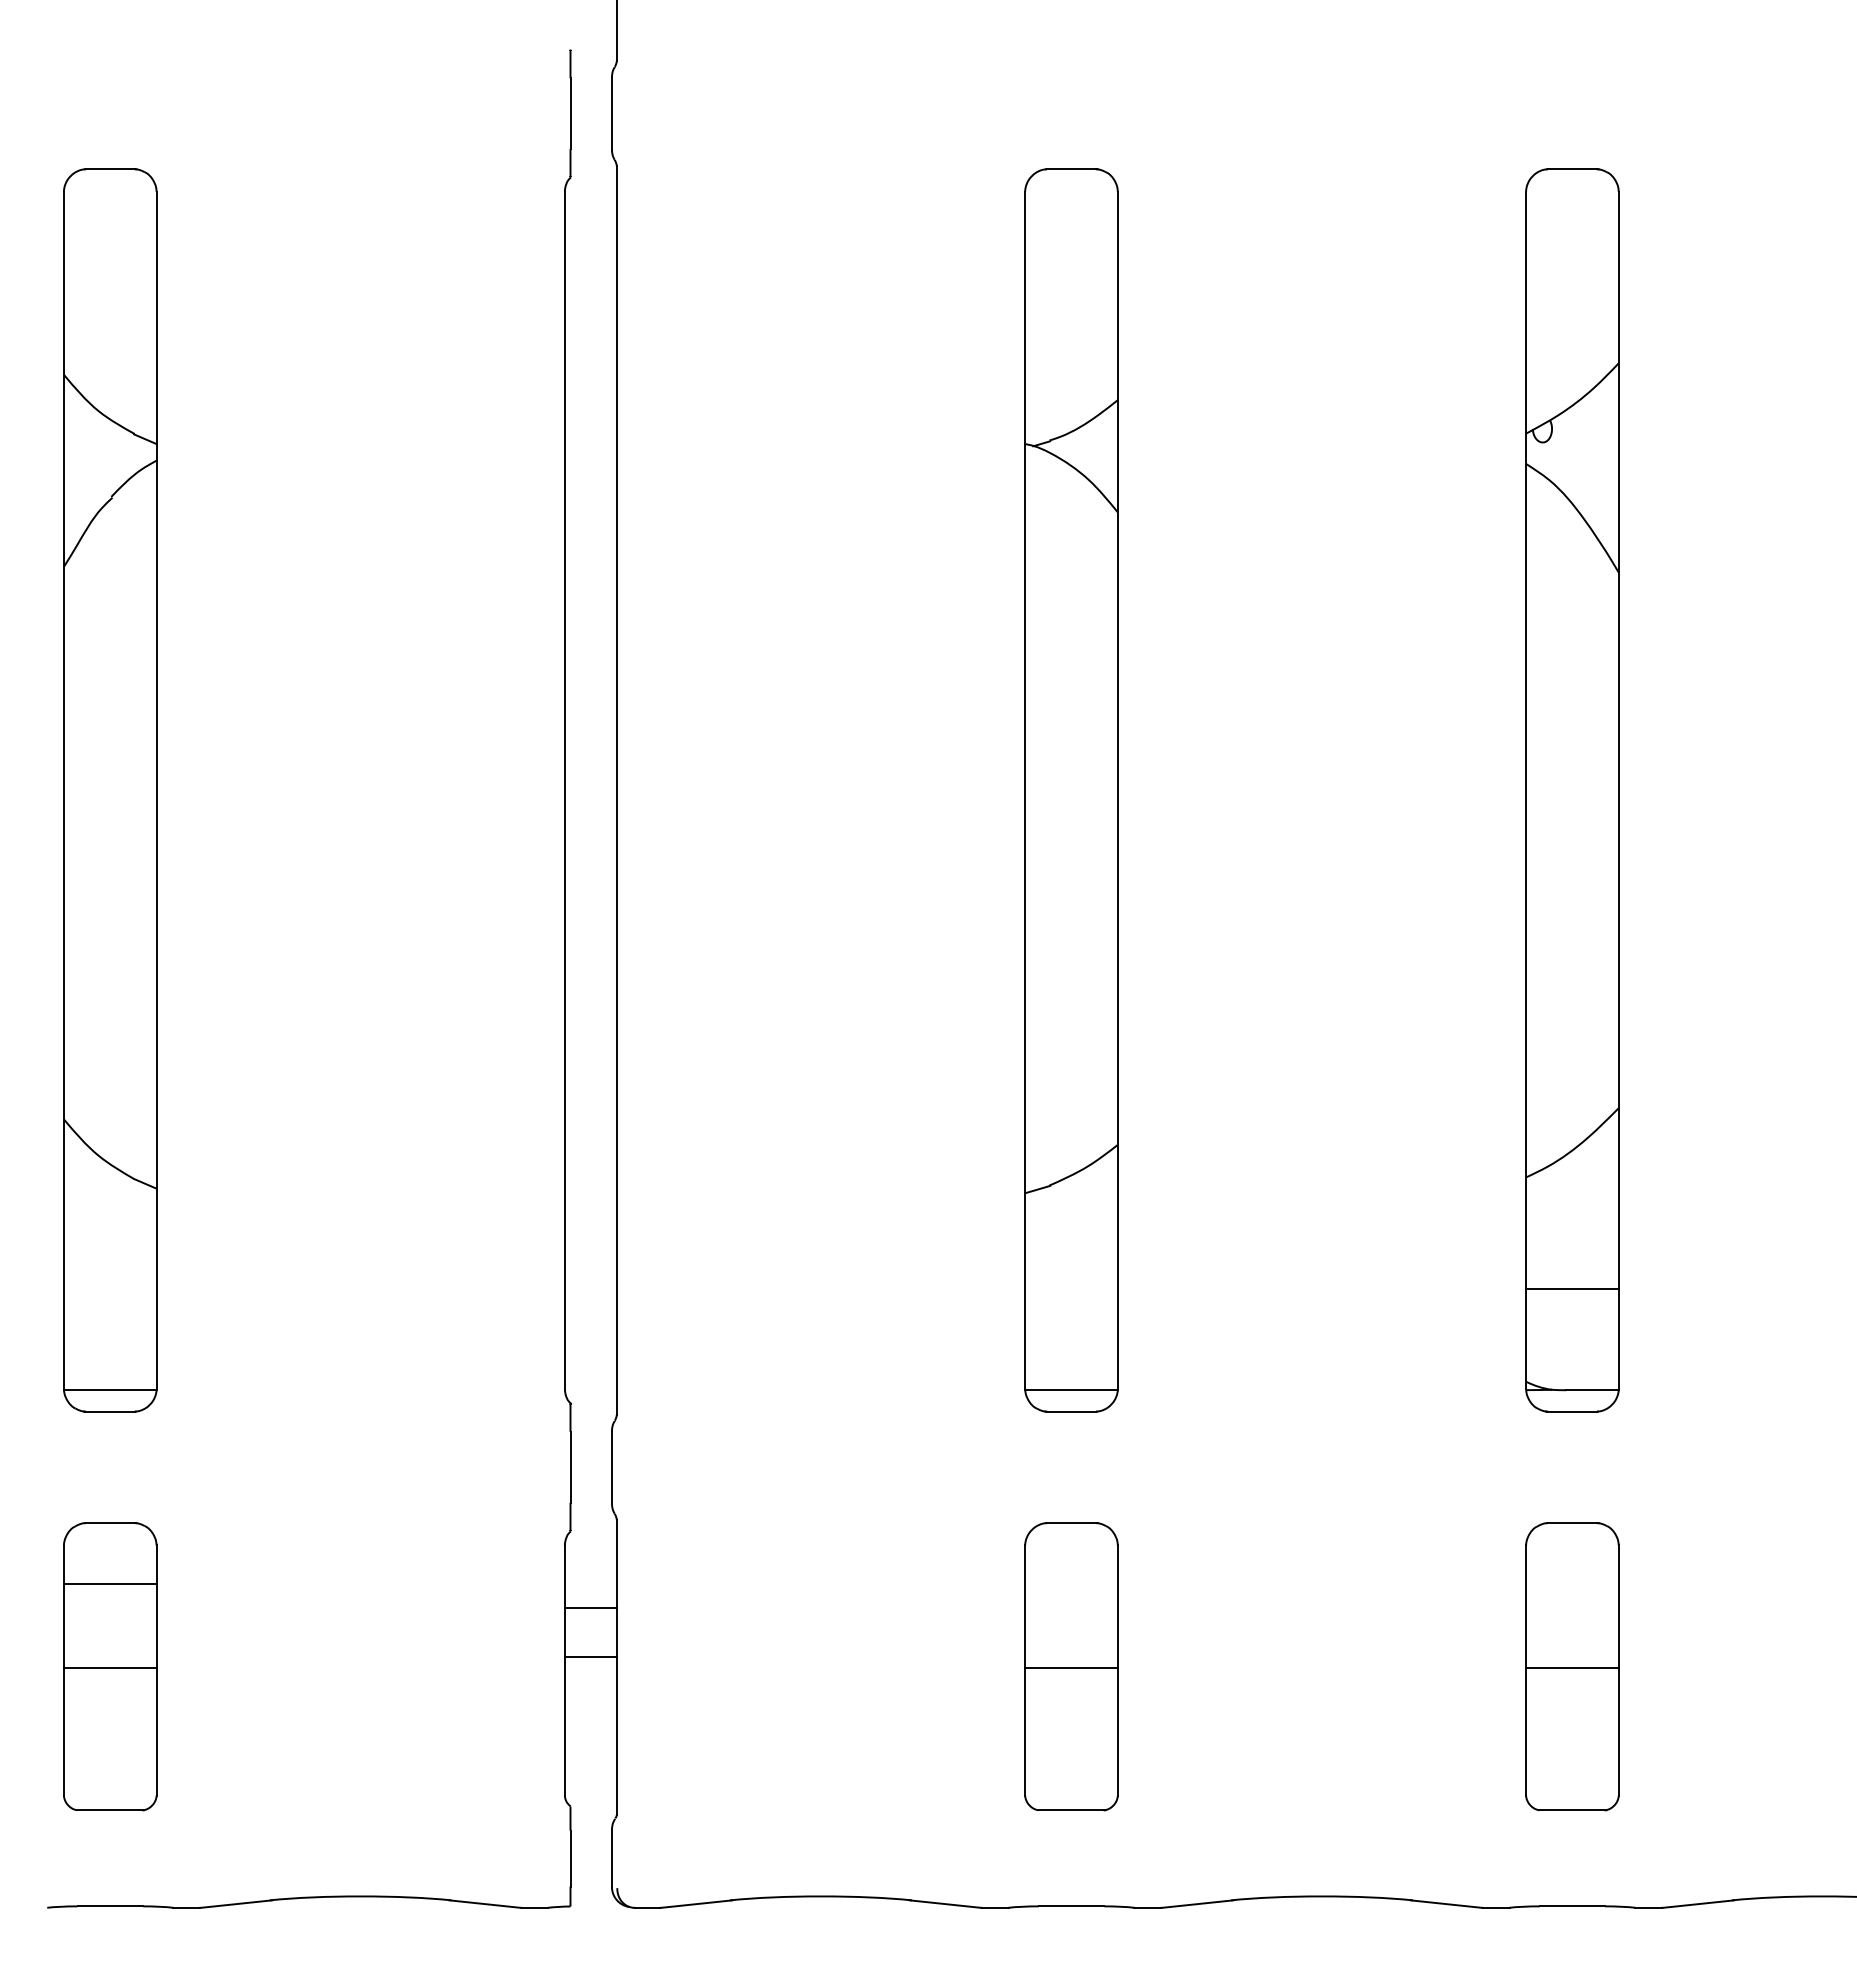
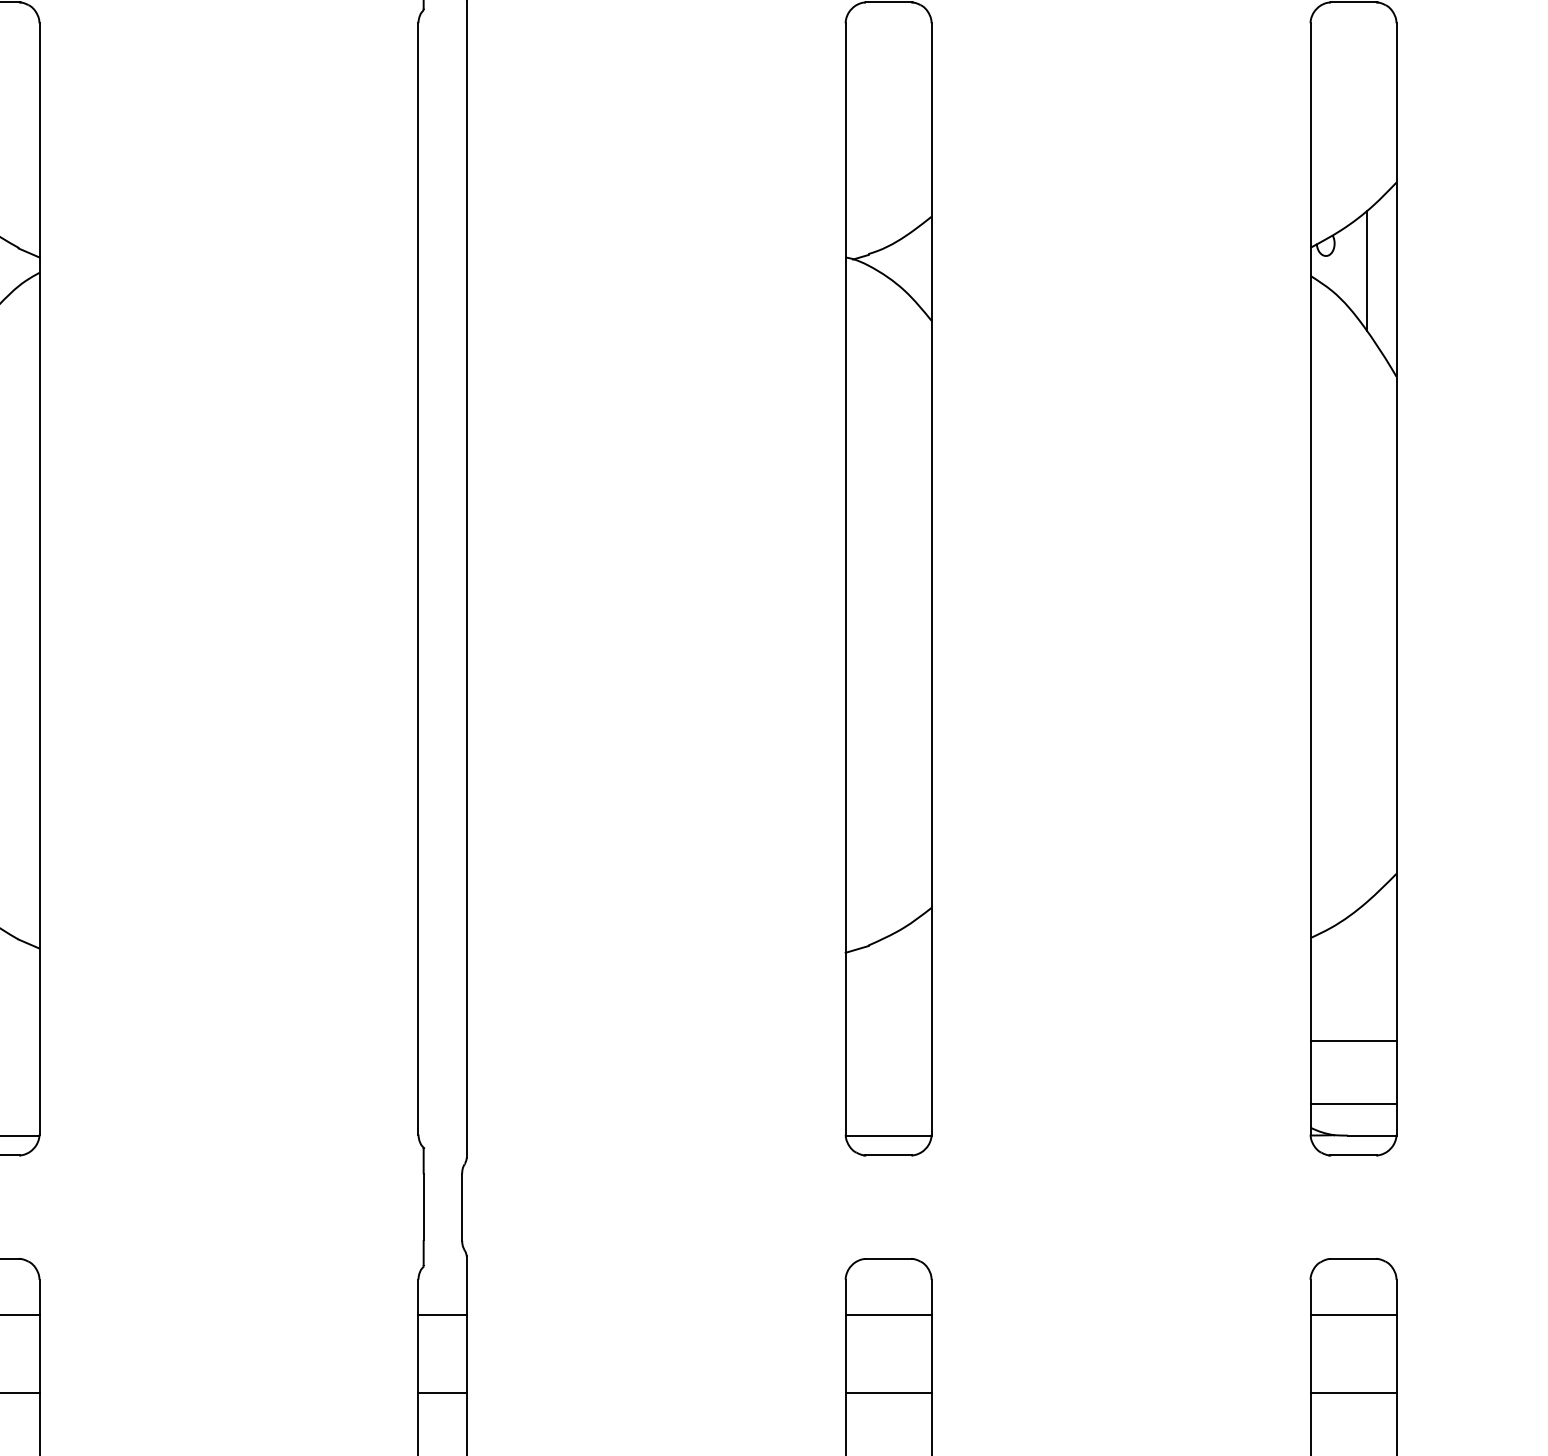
line: (1586, 458) -> (1366, 270), added
line: (1572, 1356) -> (1353, 1104), added
line: (1071, 1583) -> (888, 1314), added
line: (1572, 1583) -> (1353, 1314), added
line: (590, 1607) -> (442, 1392), moved
line: (590, 1656) -> (442, 1314), moved

